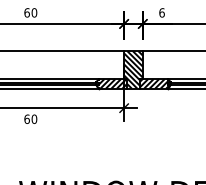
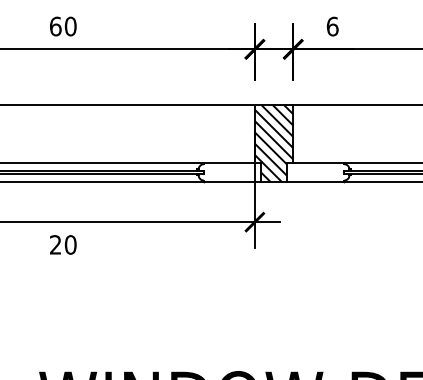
hatch: (112, 83) -> (231, 171), removed
hatch: (154, 83) -> (317, 171), removed
text: (26, 118) -> (54, 243), 60 -> 20

